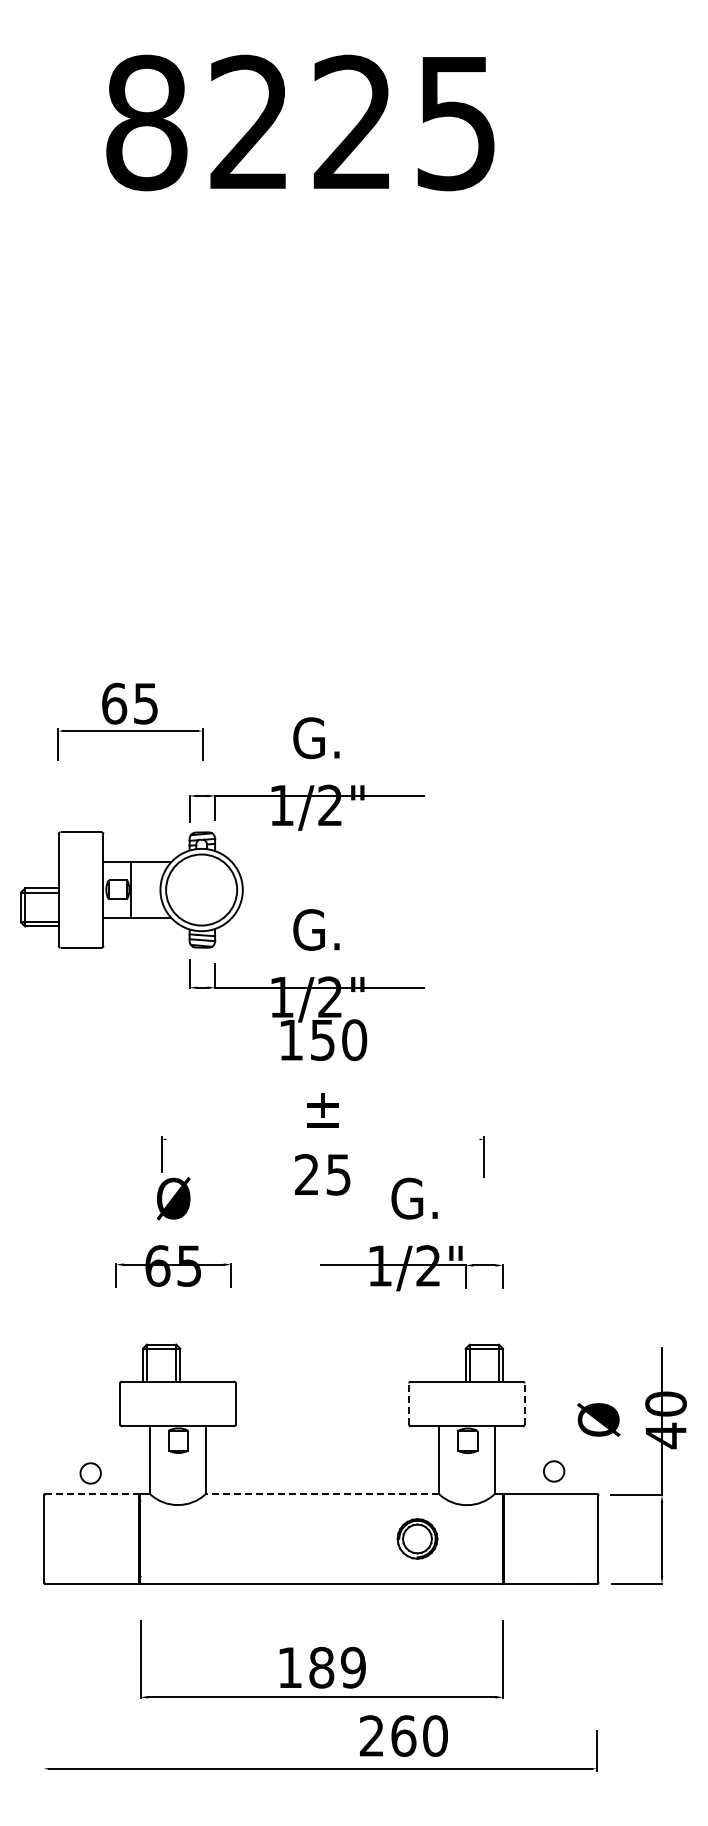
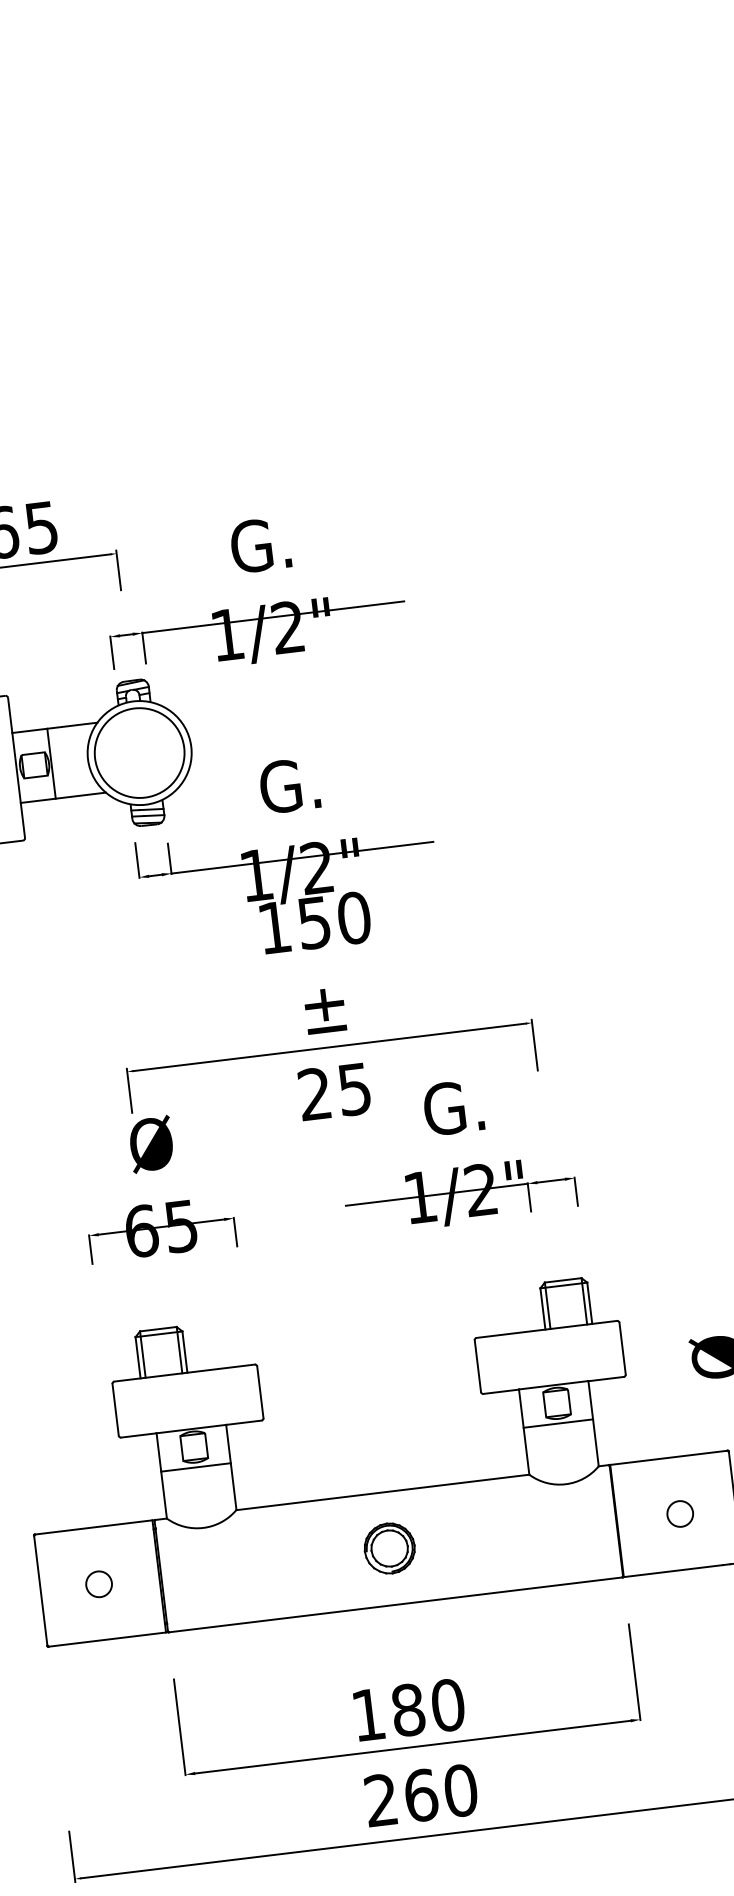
line: (322, 1139) -> (329, 1047), added
line: (409, 1404) -> (478, 1366), dashed -> solid
line: (524, 1404) -> (622, 1349), dashed -> solid
line: (177, 1456) -> (195, 1467), added
line: (466, 1456) -> (557, 1423), added
circle: (554, 1471) -> (680, 1513), moved
circle: (90, 1473) -> (98, 1584), moved
line: (91, 1494) -> (93, 1527), dashed -> solid
line: (322, 1494) -> (382, 1492), dashed -> solid
part: (417, 1538) -> (389, 1547), moved
text: (353, 1667) -> (448, 1704), 189 -> 180
text: (403, 1735) -> (420, 1794), moved
line: (43, 1751) -> (72, 1857), added

